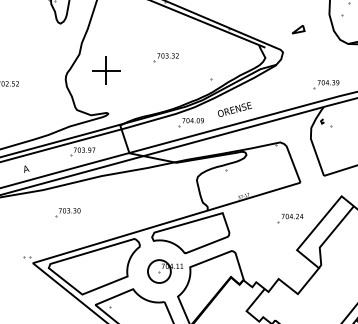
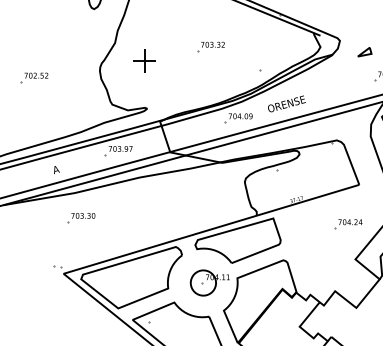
part: (298, 29) -> (364, 52), moved
part: (106, 70) -> (144, 60), size x0.71
part: (67, 212) -> (80, 217), moved

